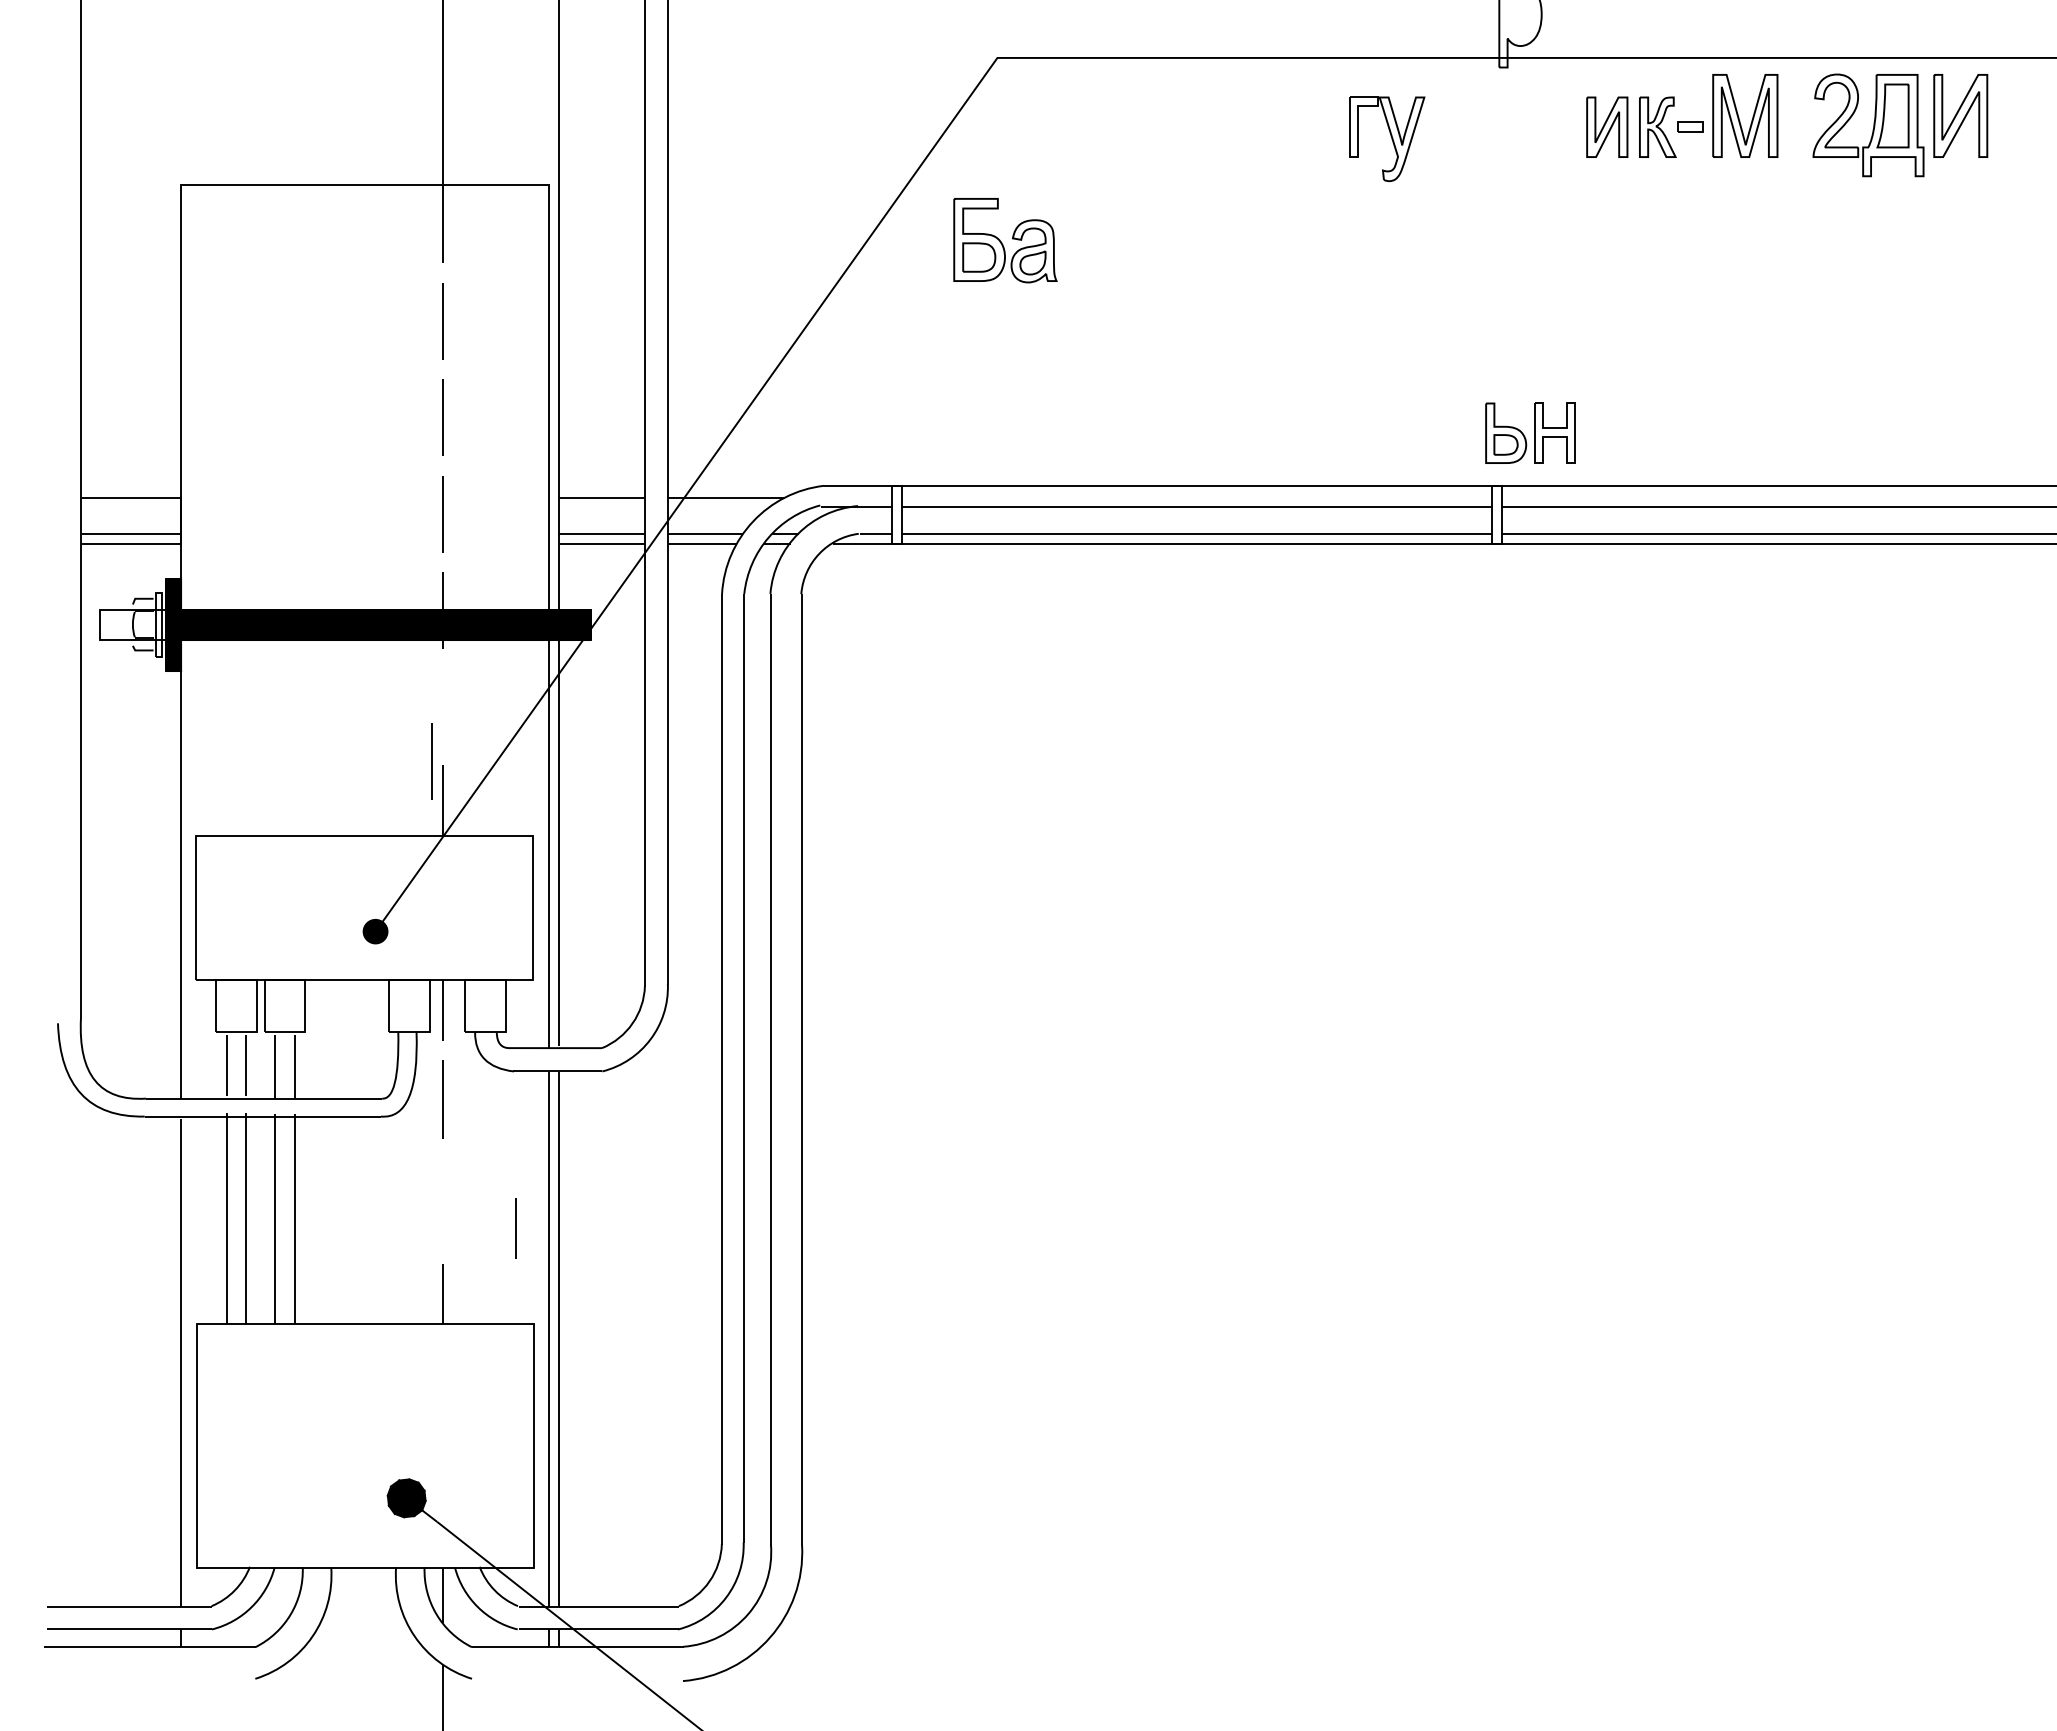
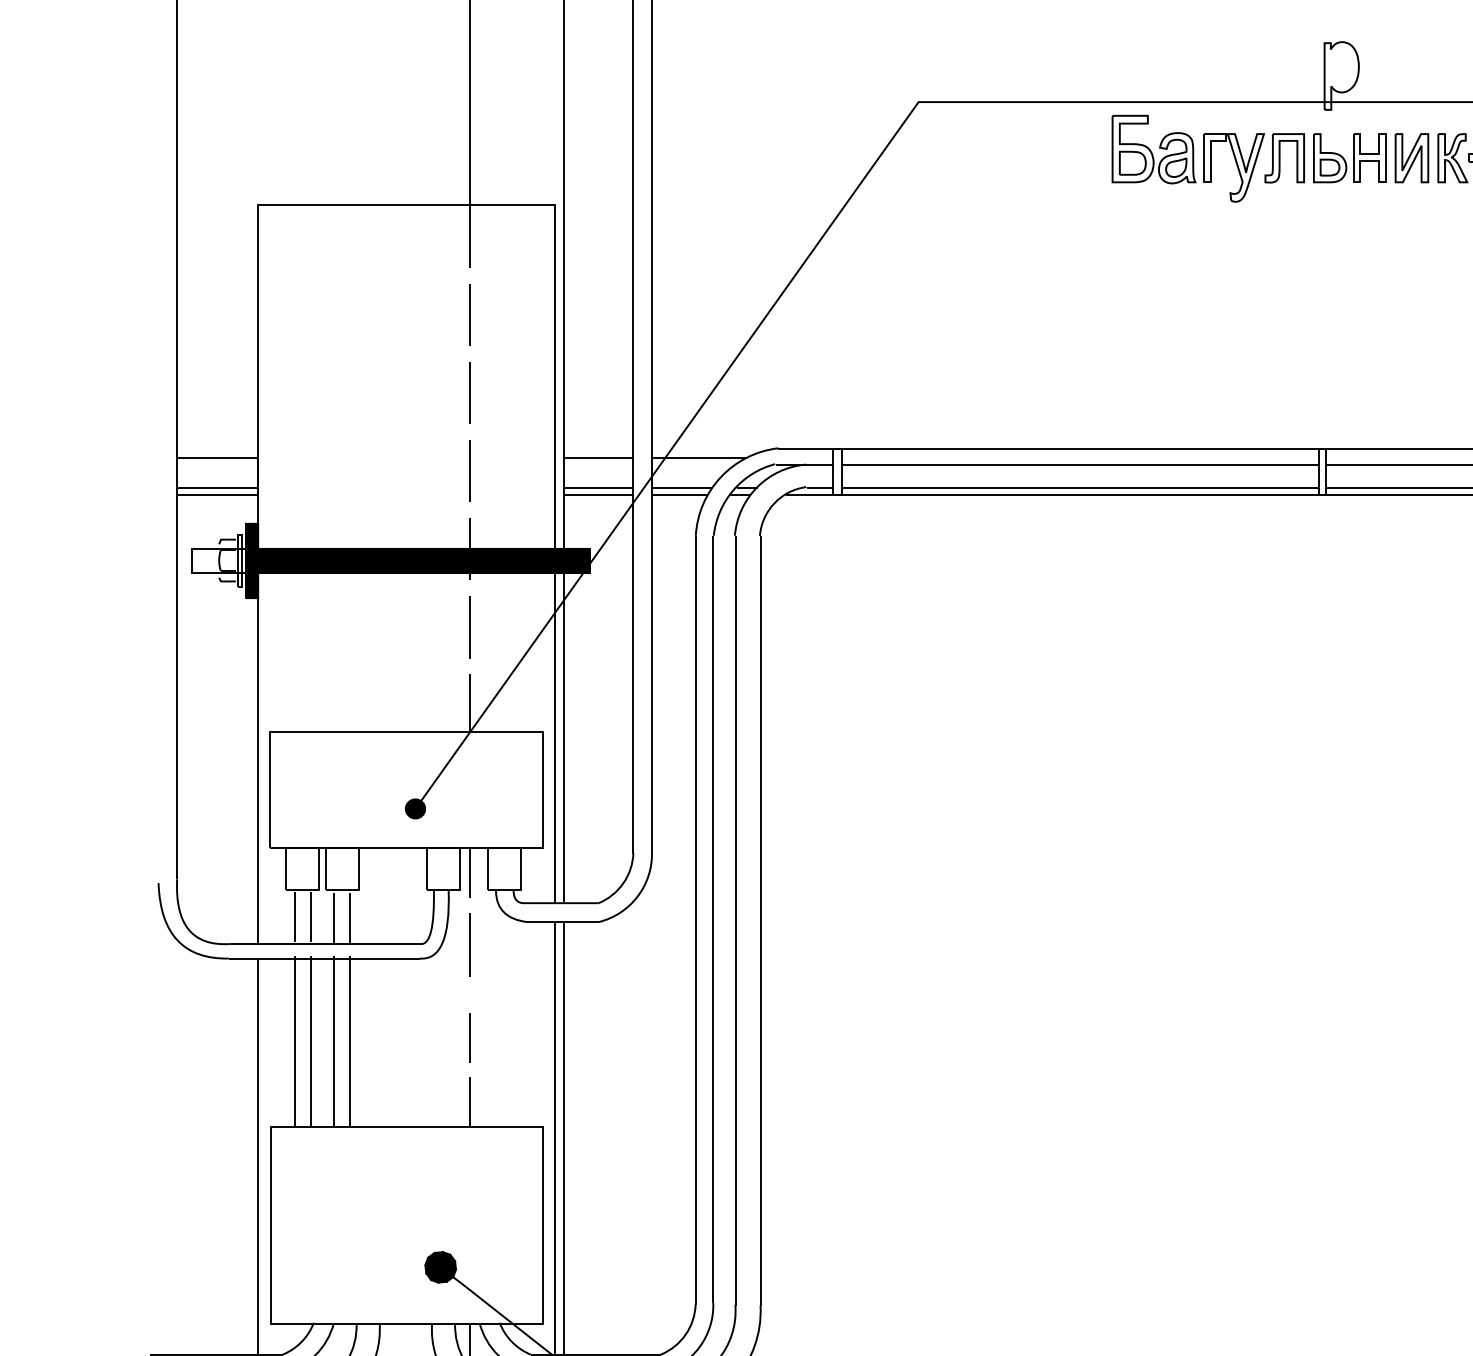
part: (1449, 127) -> (1284, 158), added
part: (1005, 240) -> (1154, 149), moved
part: (1530, 432) -> (1349, 157), moved
line: (431, 761) -> (469, 627), moved
line: (515, 1228) -> (469, 1037), moved

